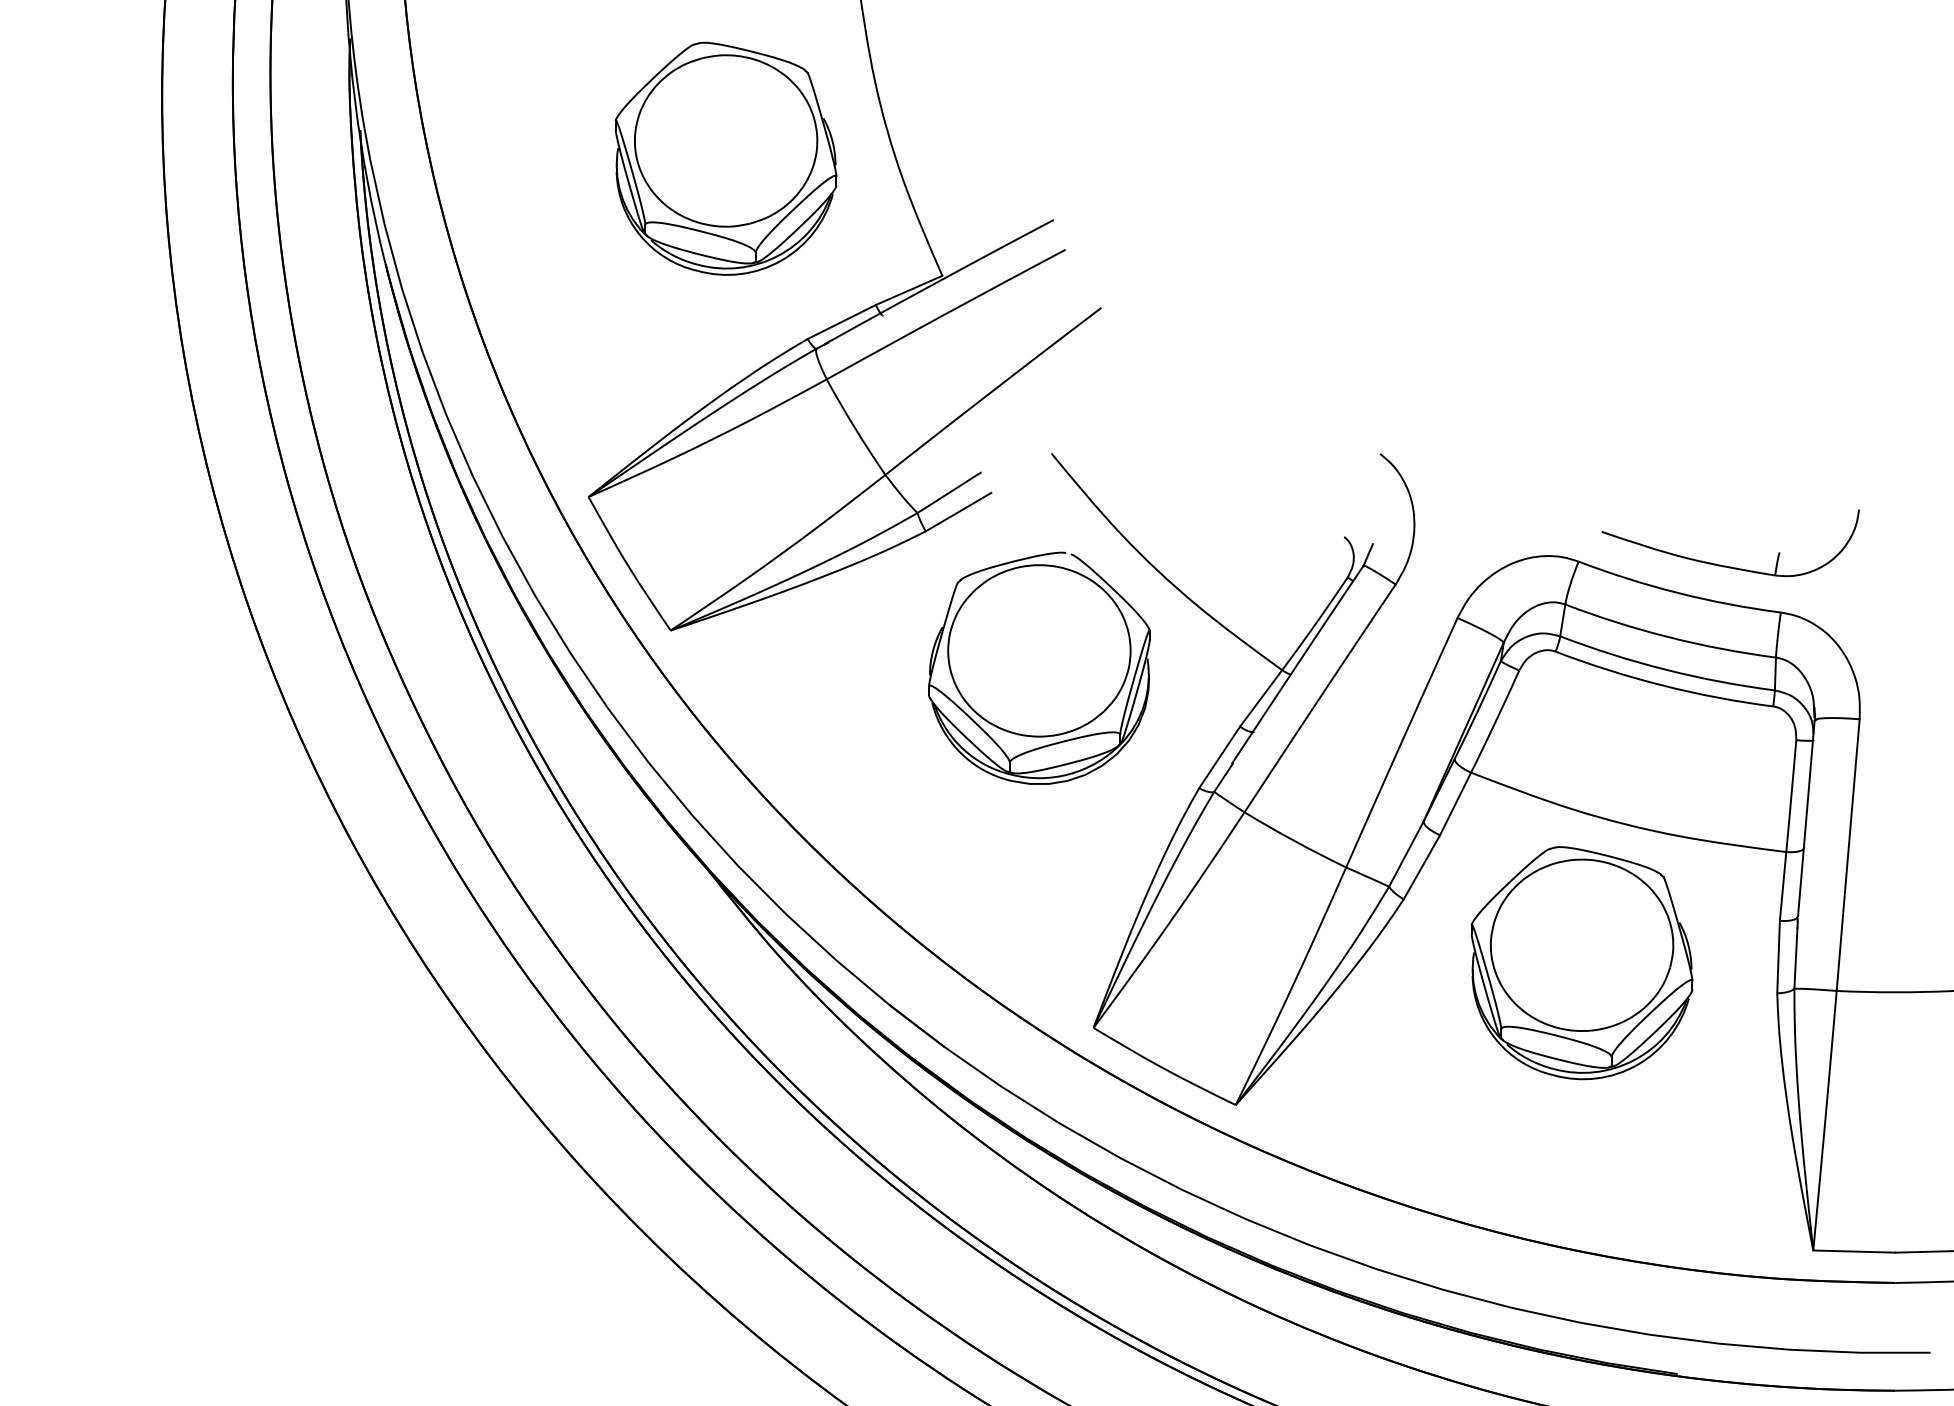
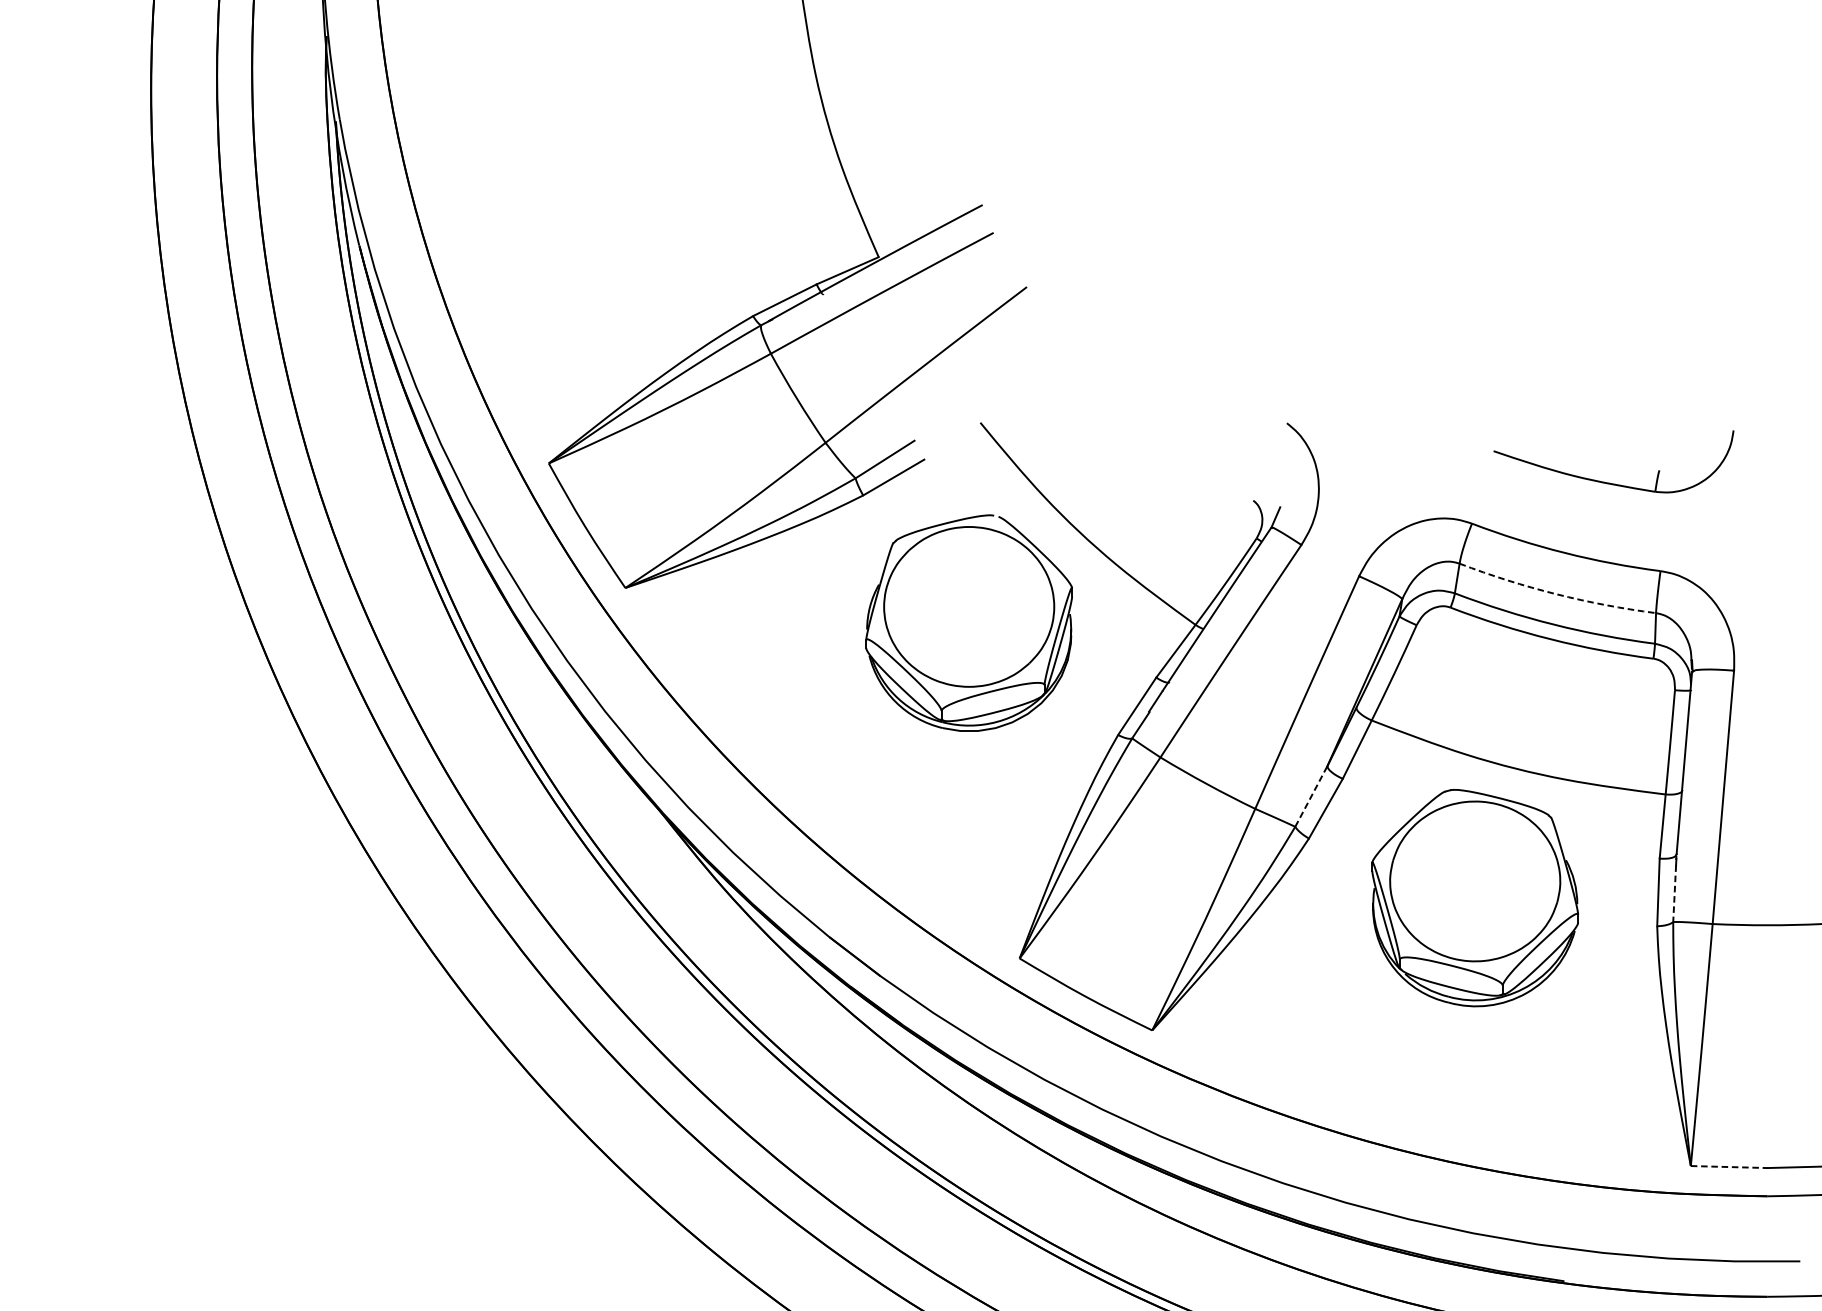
part: (725, 158) -> (676, 147), removed
part: (1726, 565) -> (1609, 482), moved
arc: (1669, 637) -> (1556, 594), solid -> dashed
line: (1406, 854) -> (1311, 796), solid -> dashed
line: (1795, 958) -> (1674, 893), solid -> dashed
line: (1854, 1251) -> (1729, 1166), solid -> dashed

